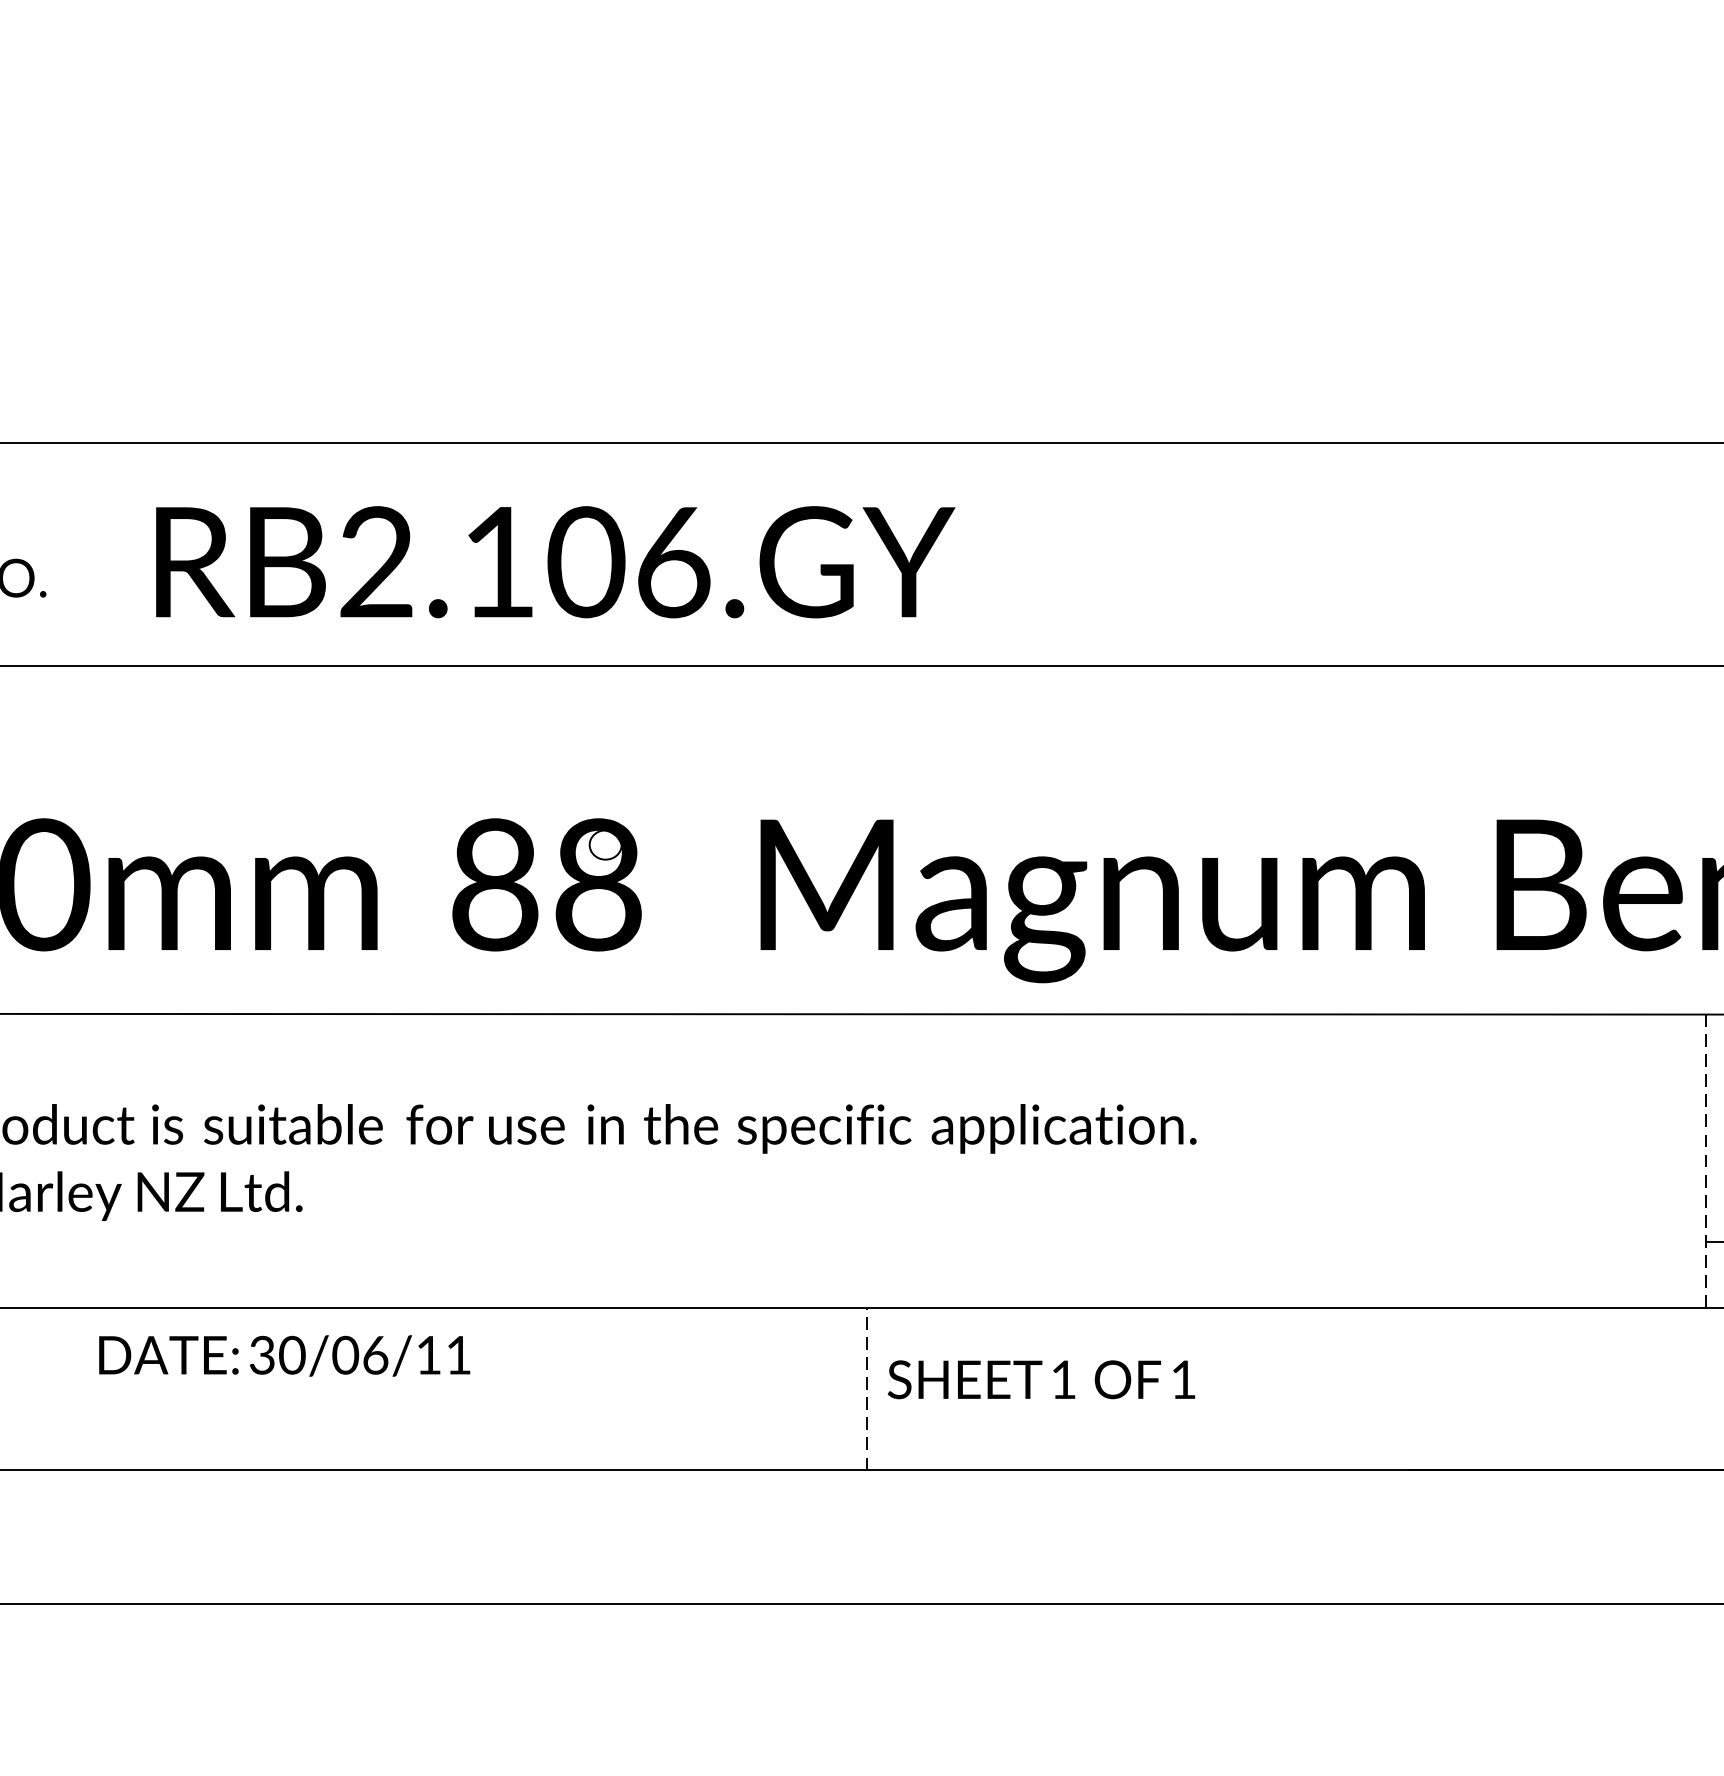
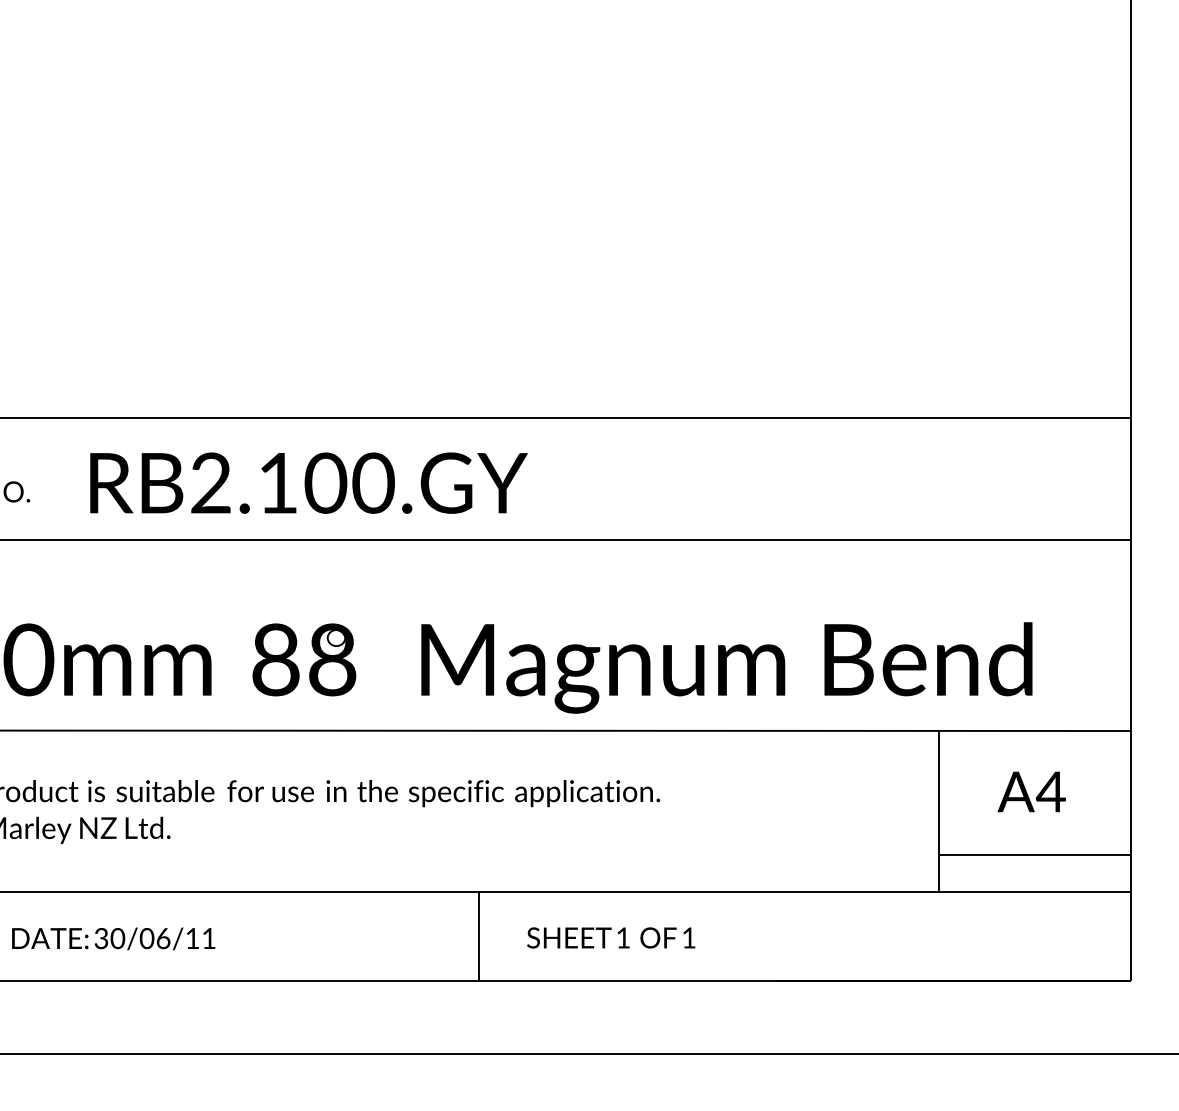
text: (673, 560) -> (373, 482), RB2.106.GY -> RB2.100.GY
line: (1704, 1159) -> (938, 810), dashed -> solid
text: (284, 1355) -> (113, 938), moved
text: (1042, 1378) -> (611, 937), moved
line: (866, 1388) -> (479, 935), dashed -> solid

